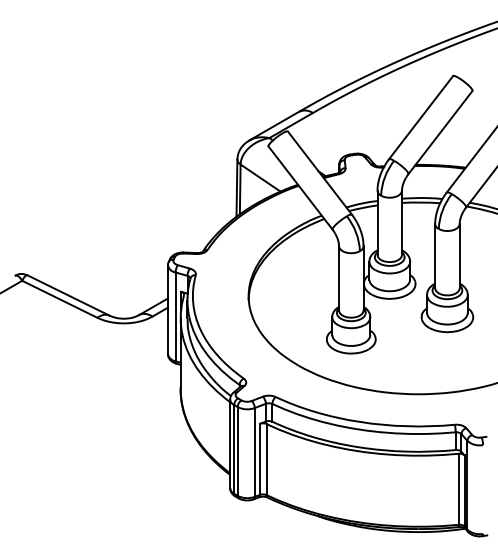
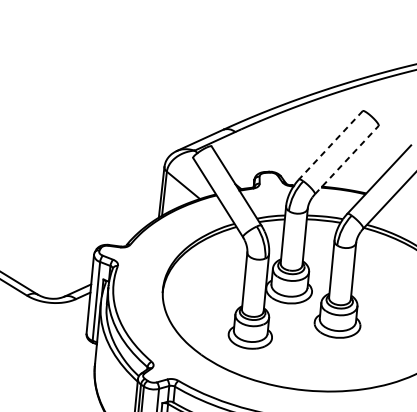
line: (420, 118) -> (330, 145), solid -> dashed
line: (440, 132) -> (346, 160), solid -> dashed

